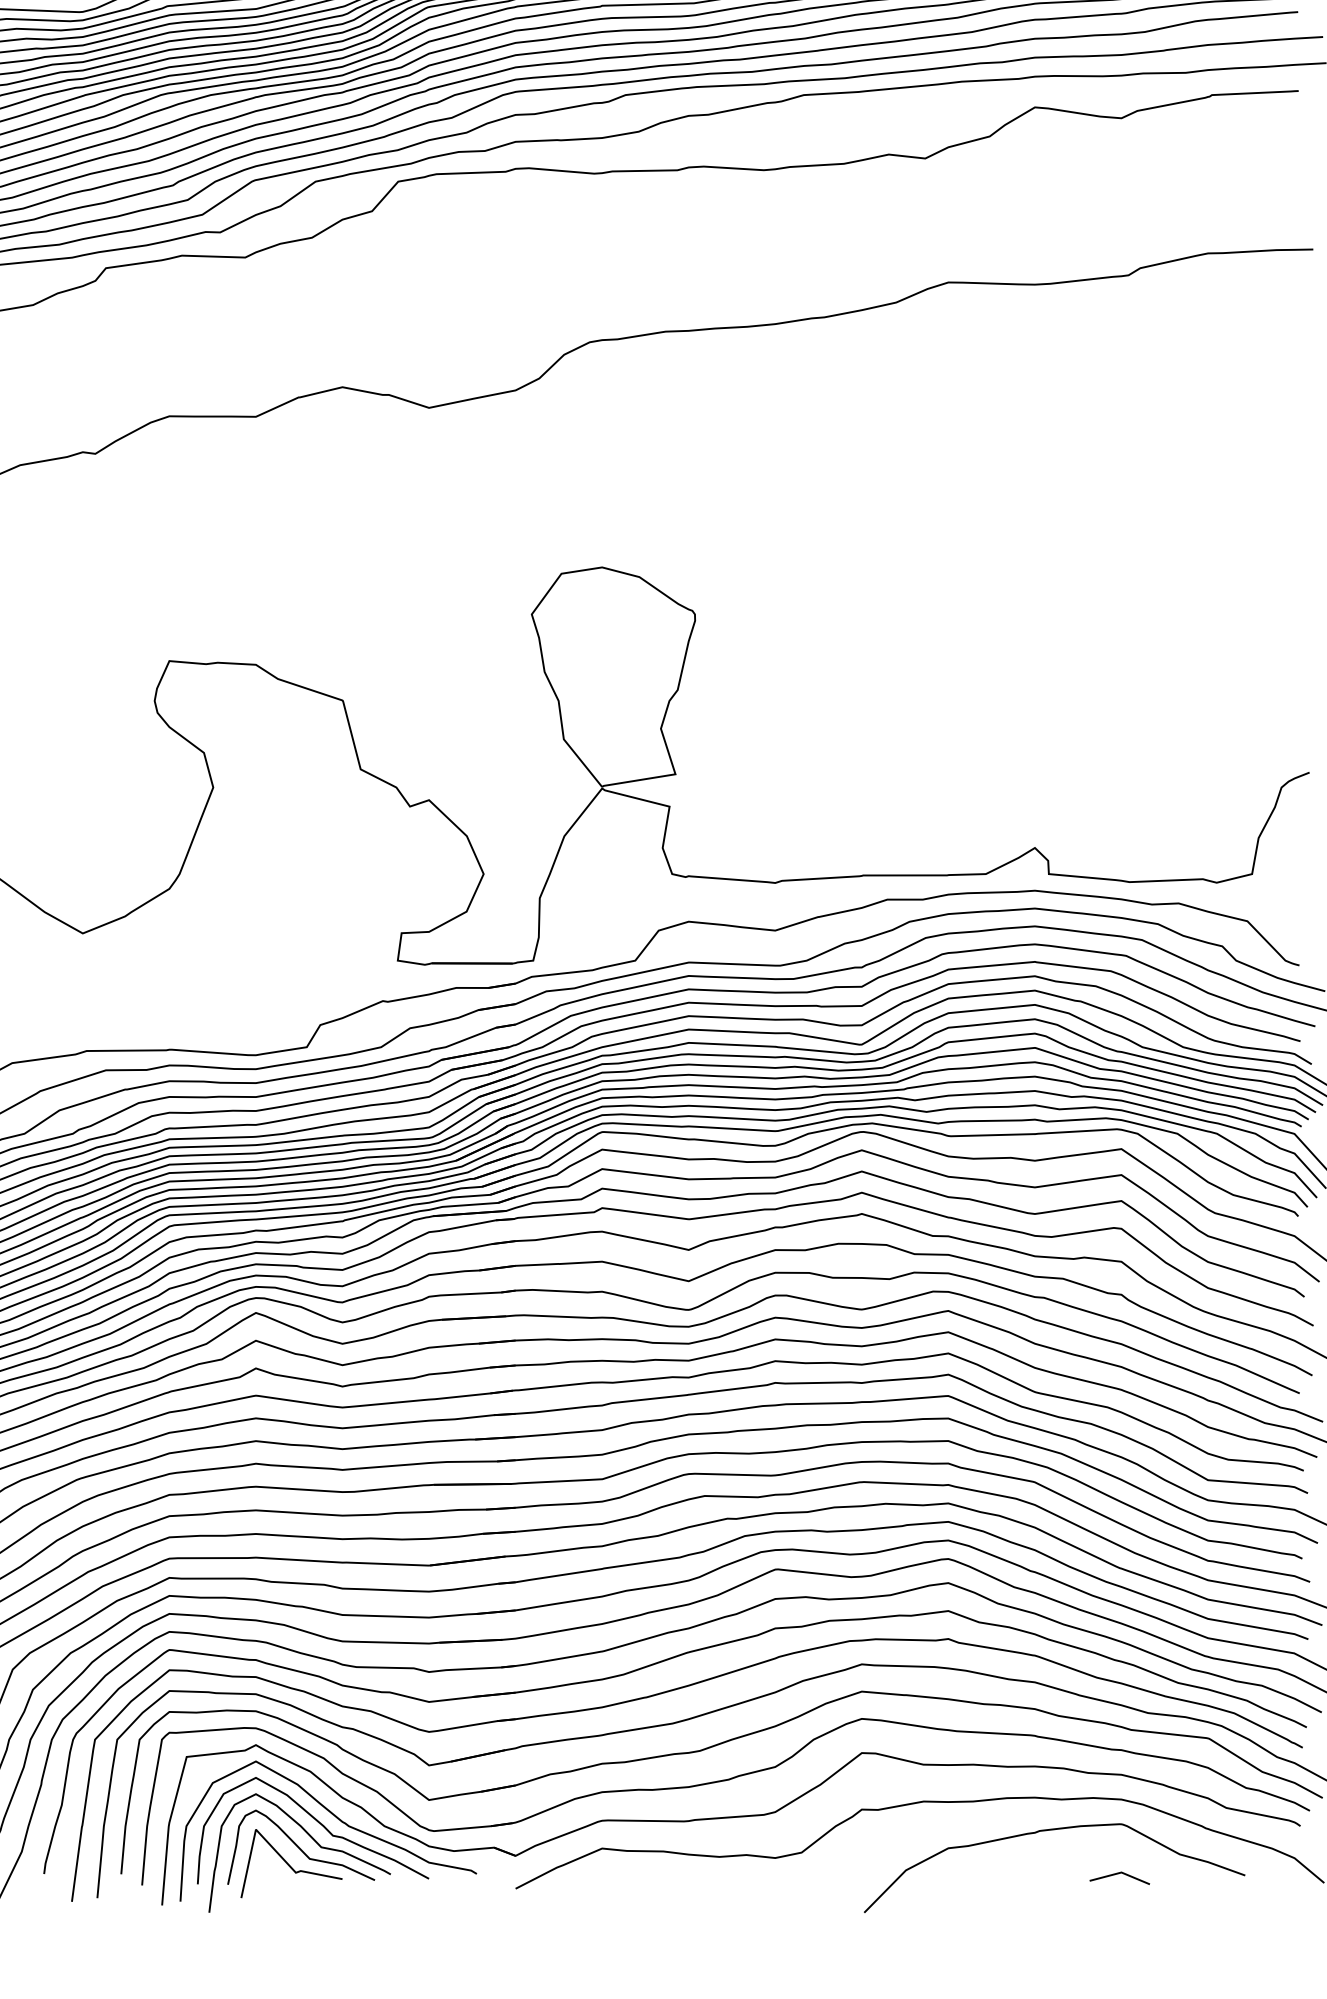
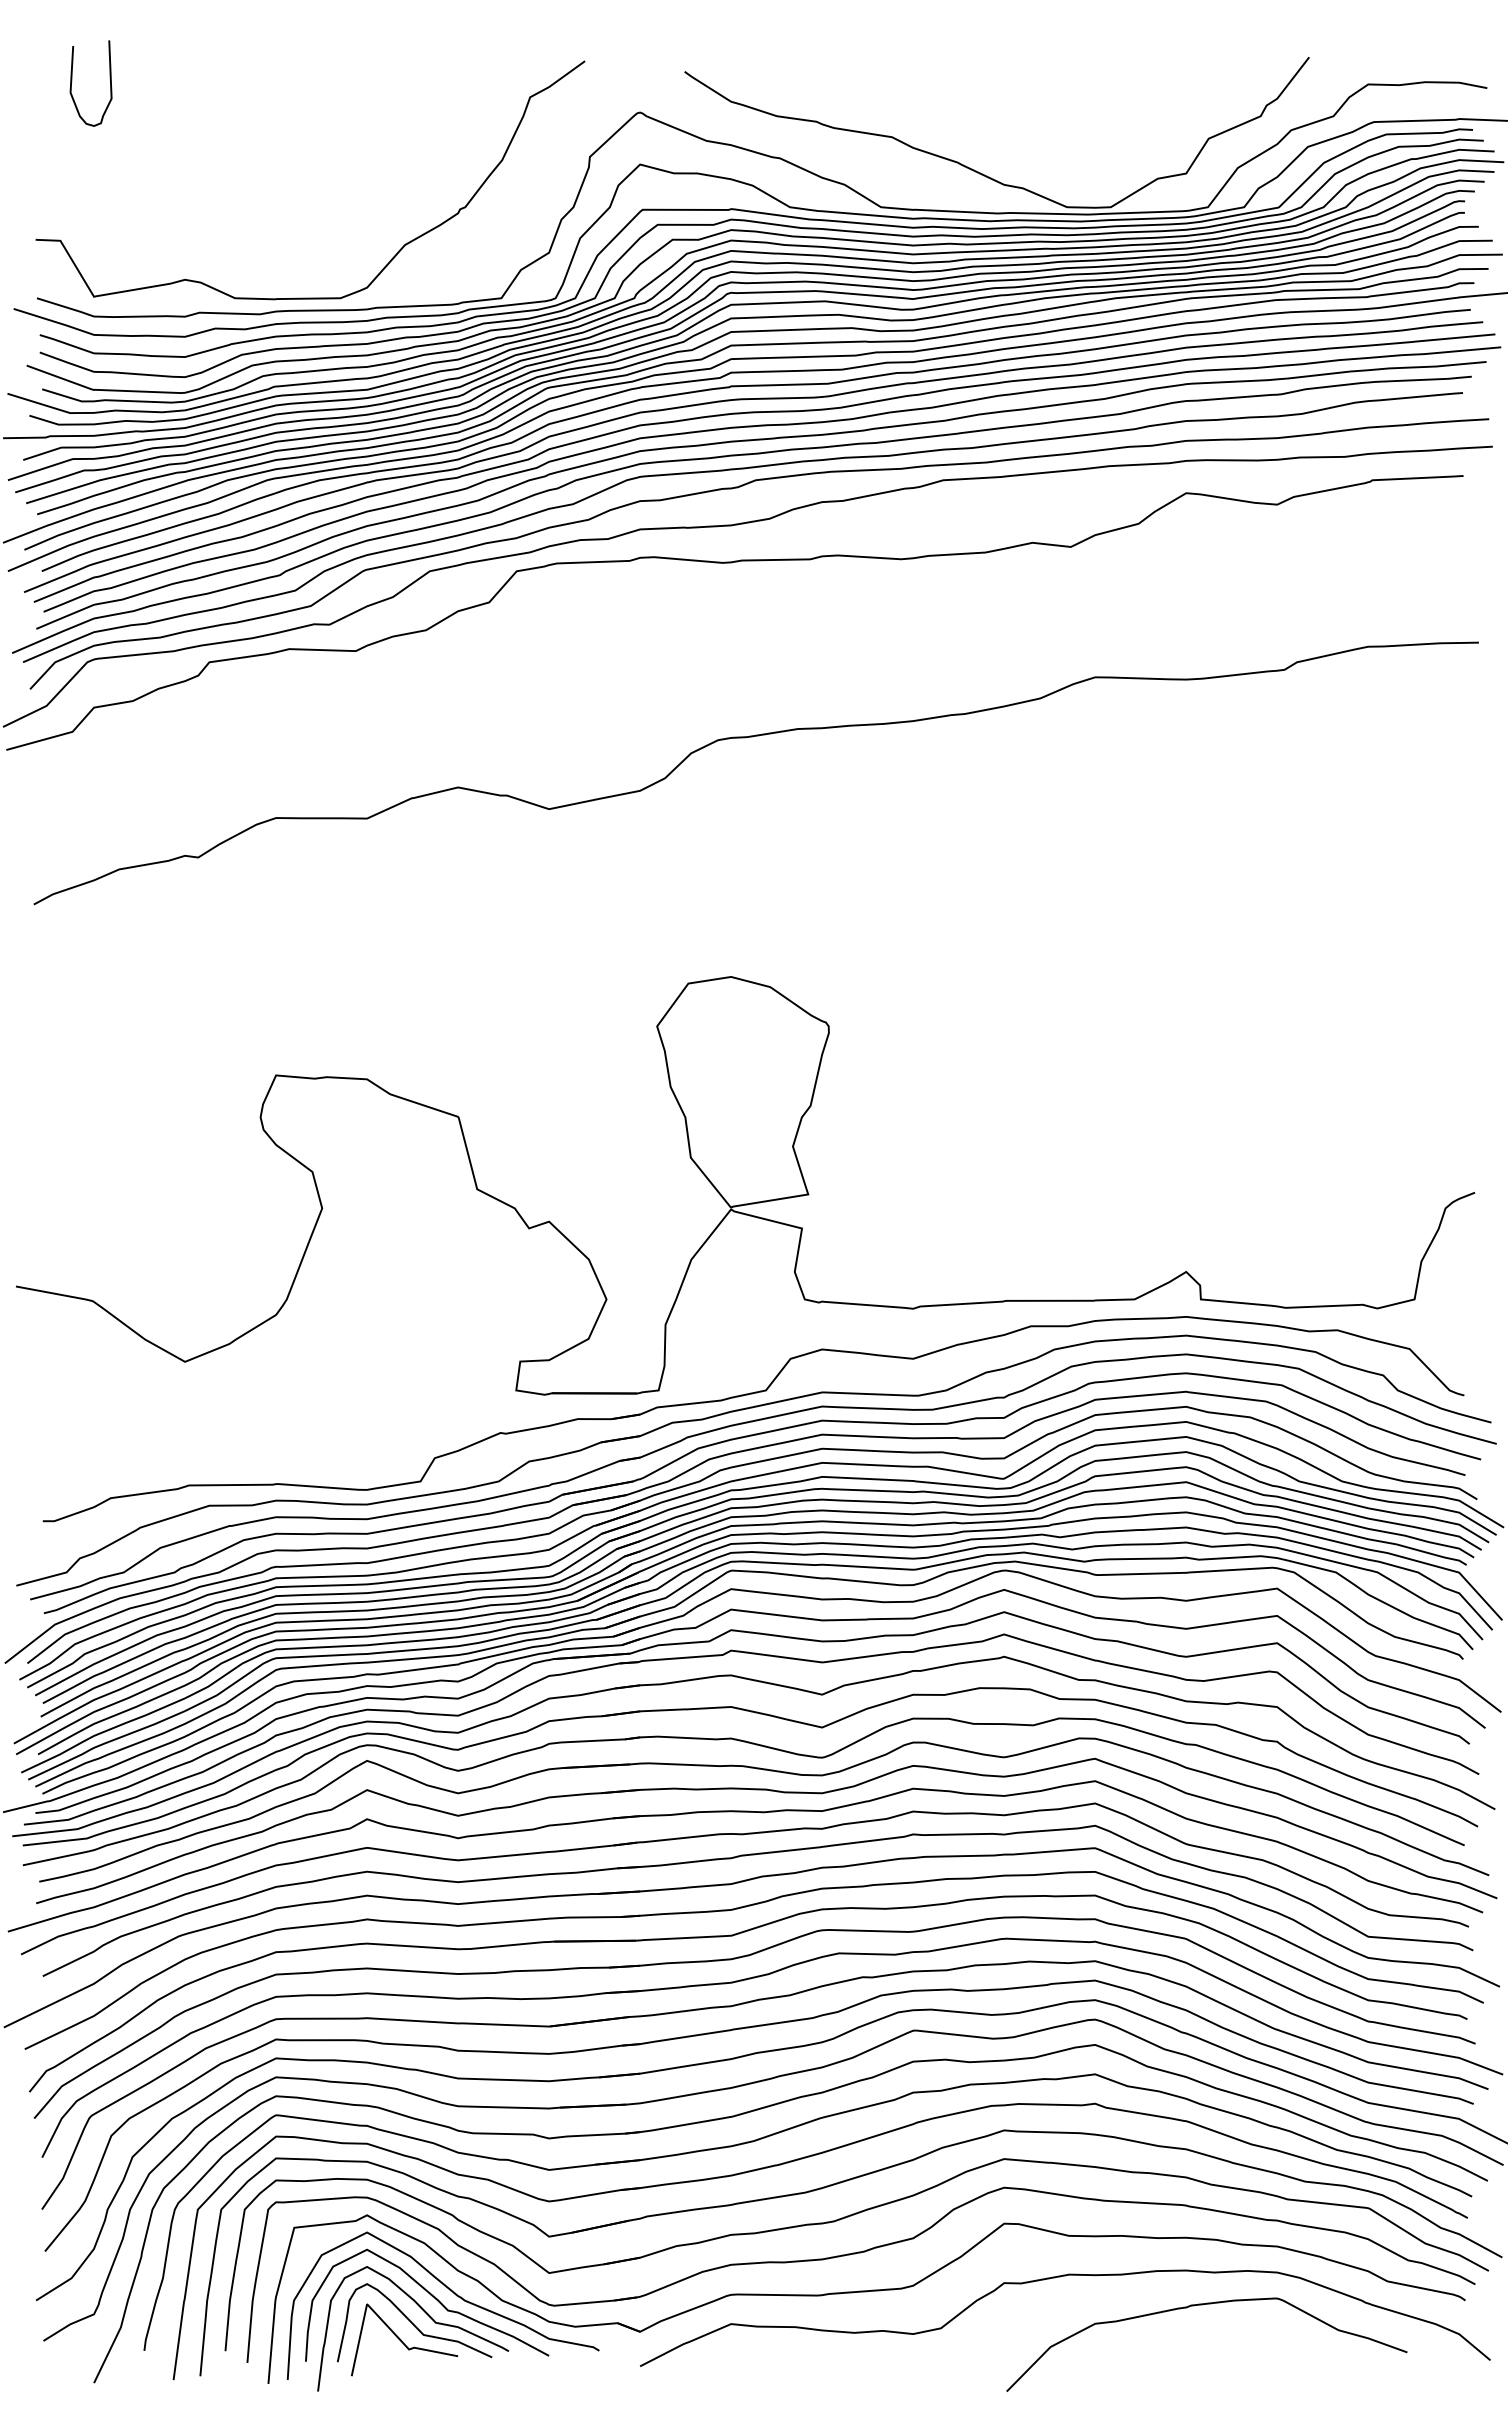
line: (1117, 1874) -> (1273, 2351), removed

